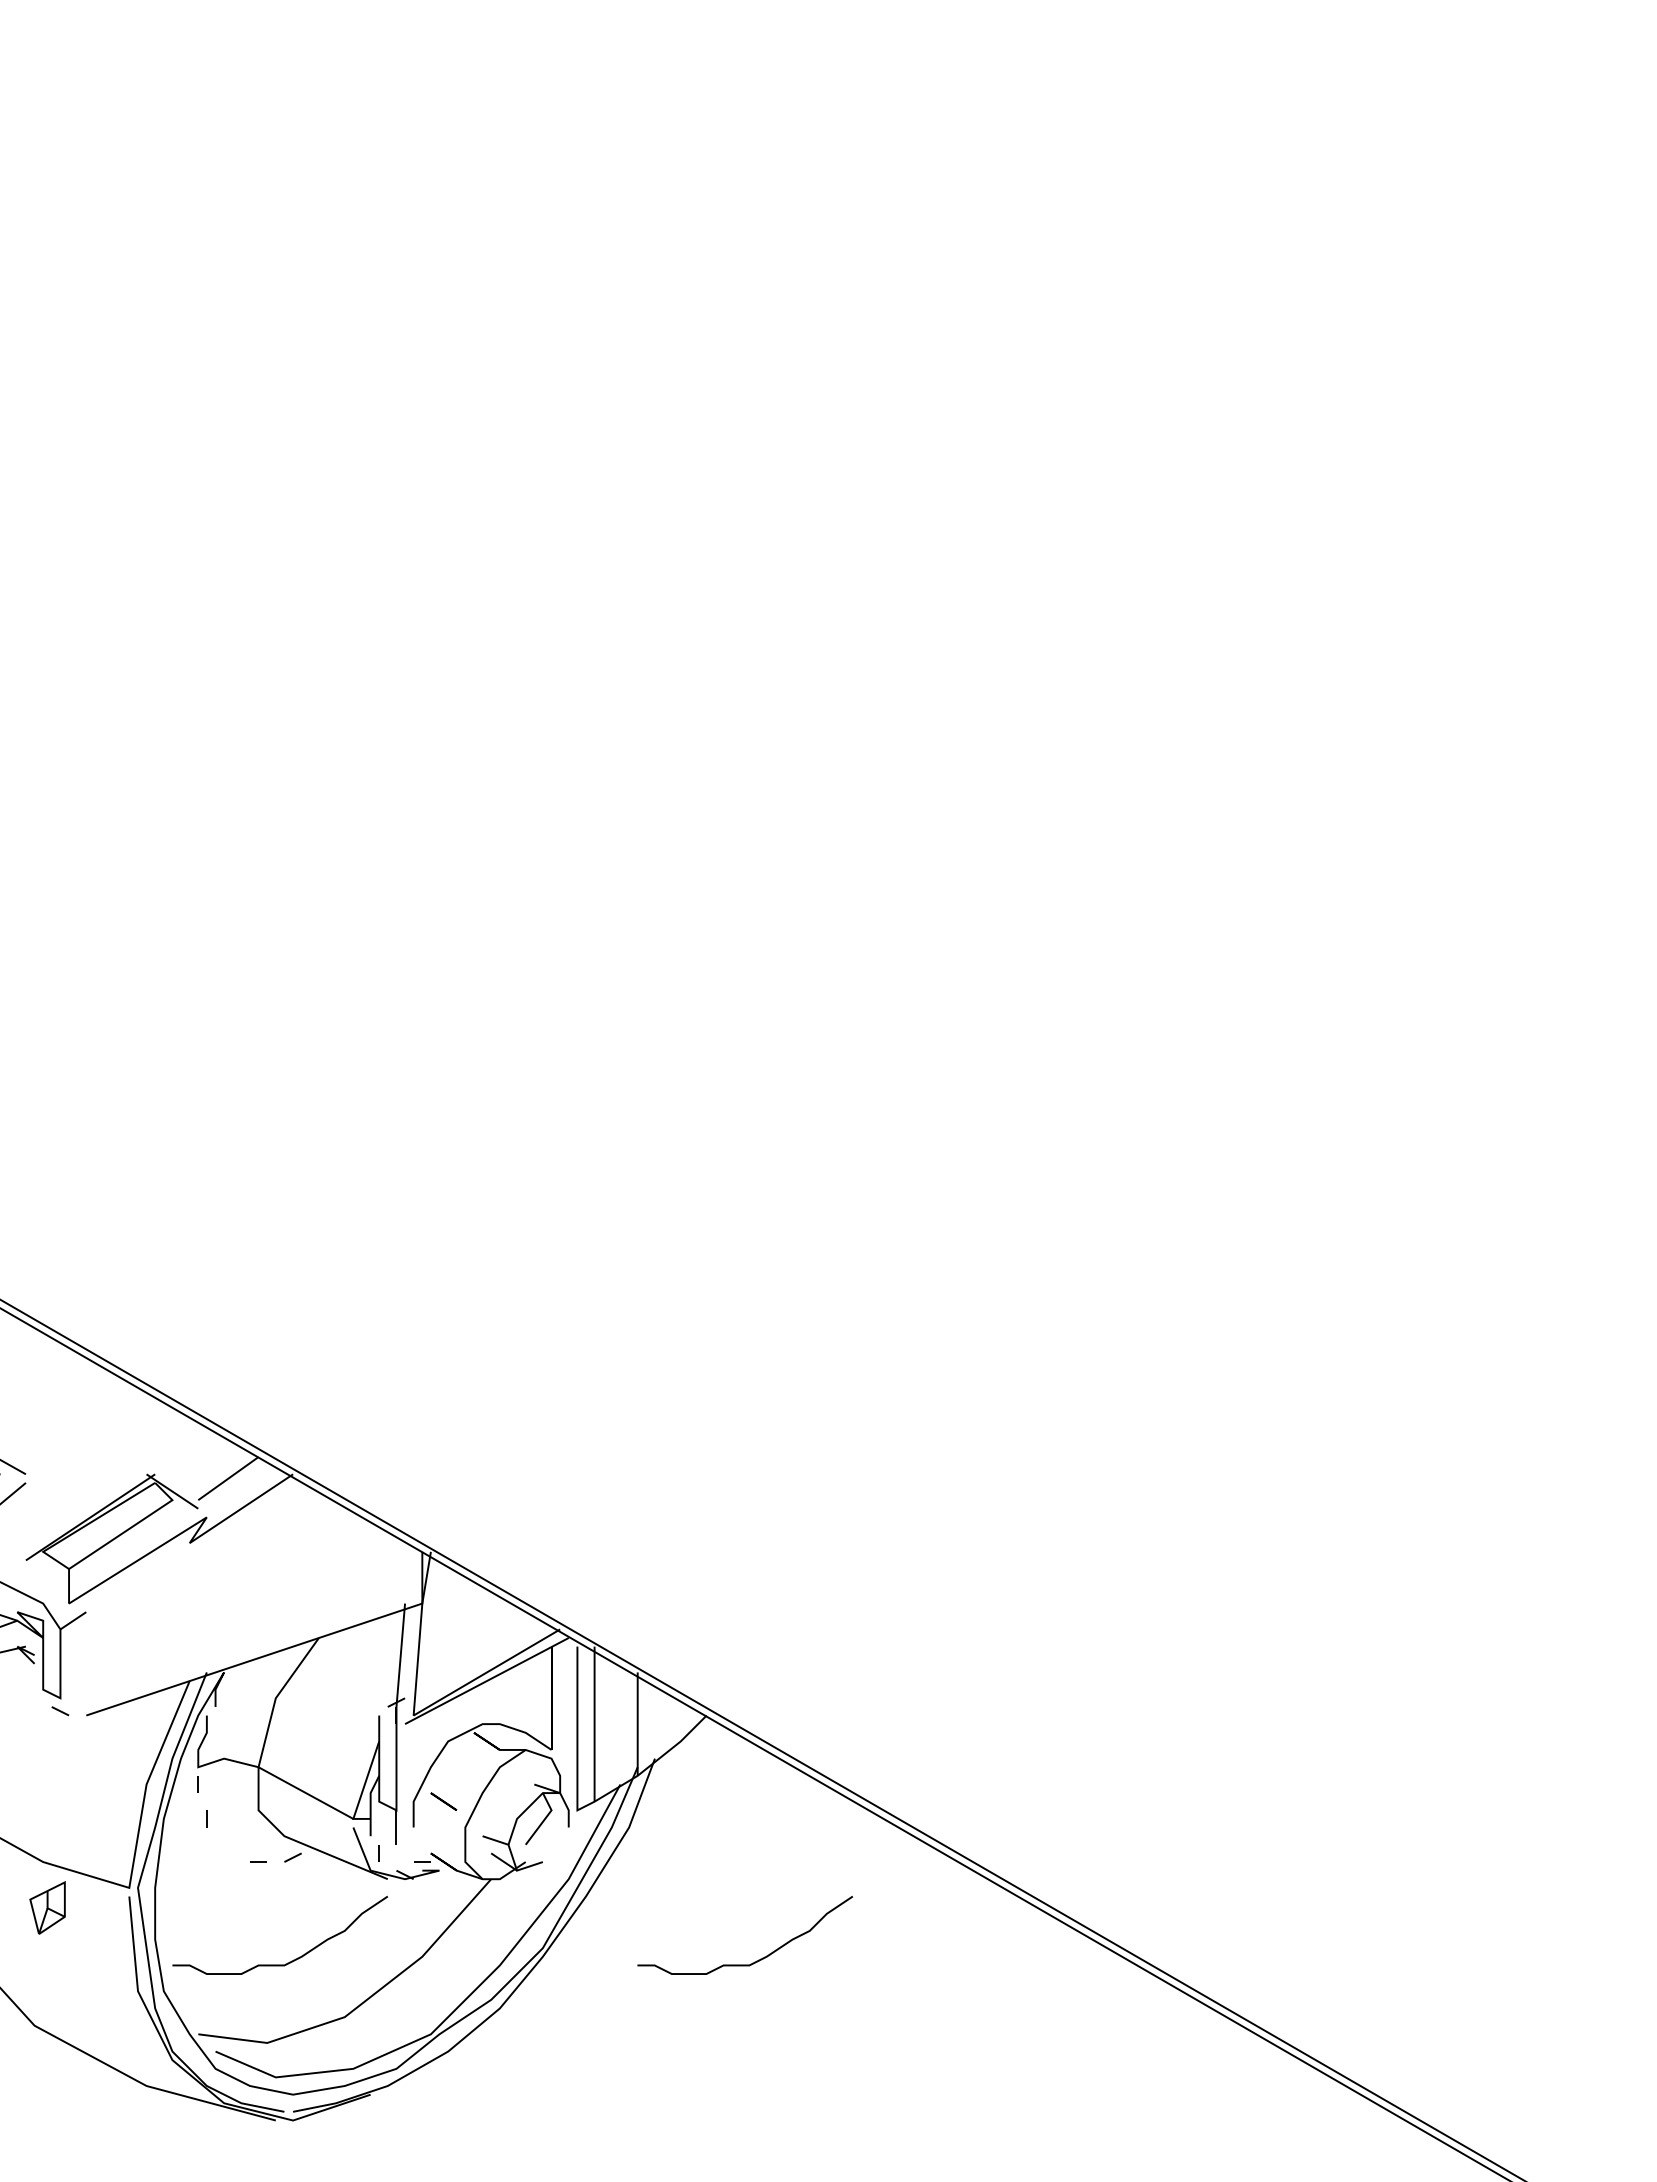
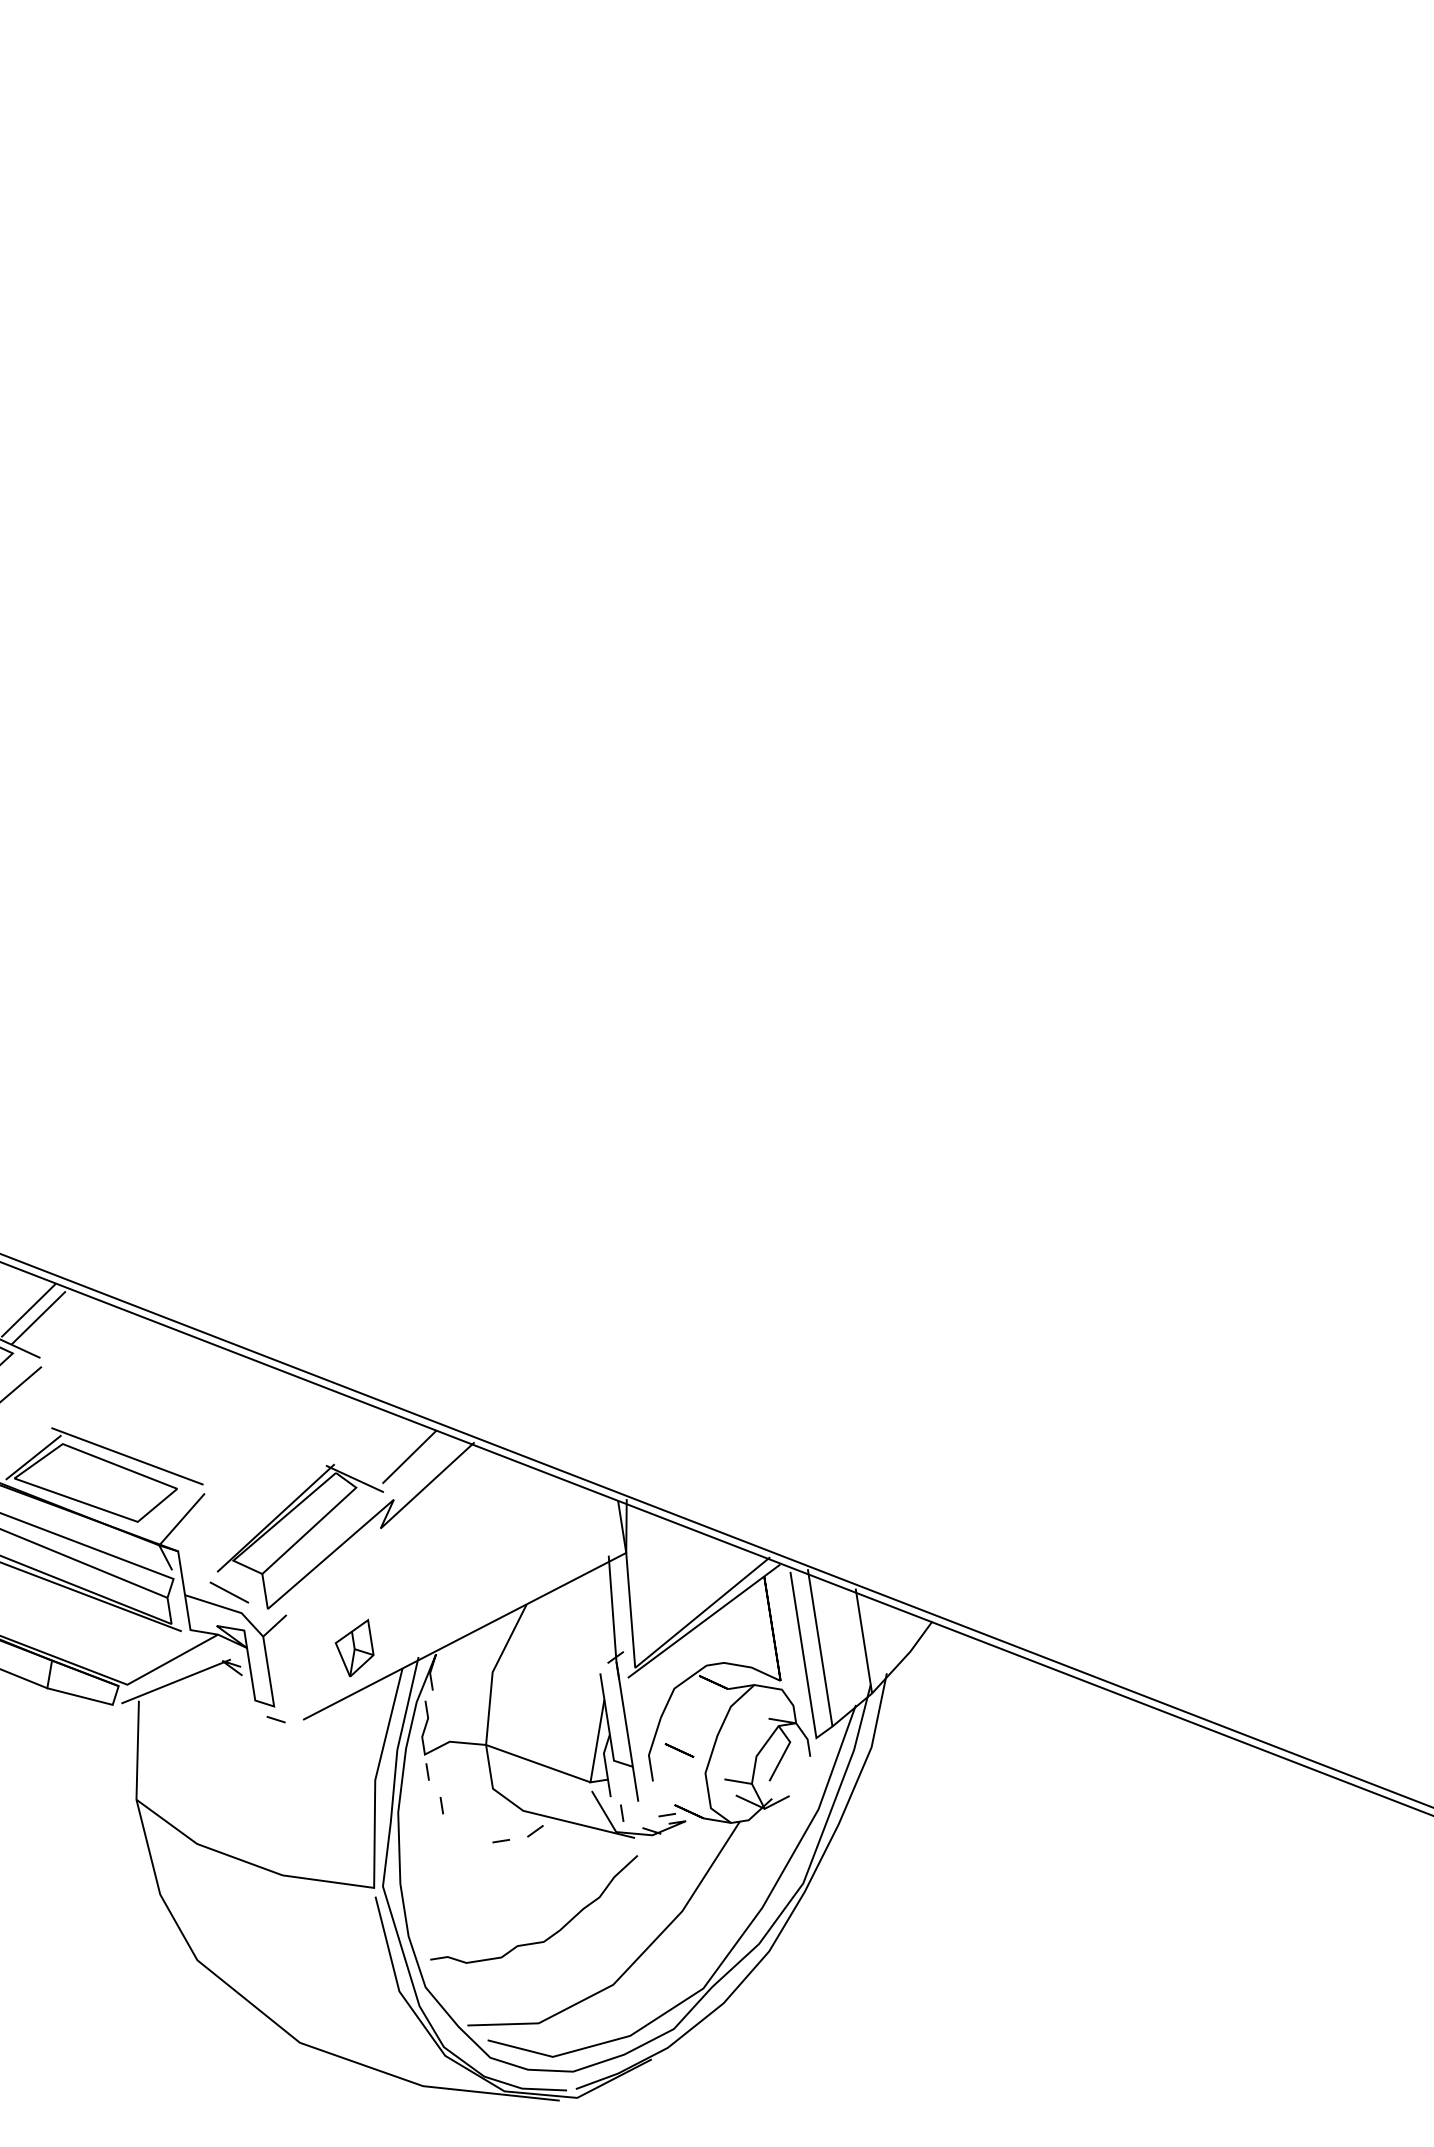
line: (34, 1581) -> (229, 1592), added
part: (47, 1907) -> (354, 1648), moved
part: (756, 1960) -> (1021, 1861), removed

